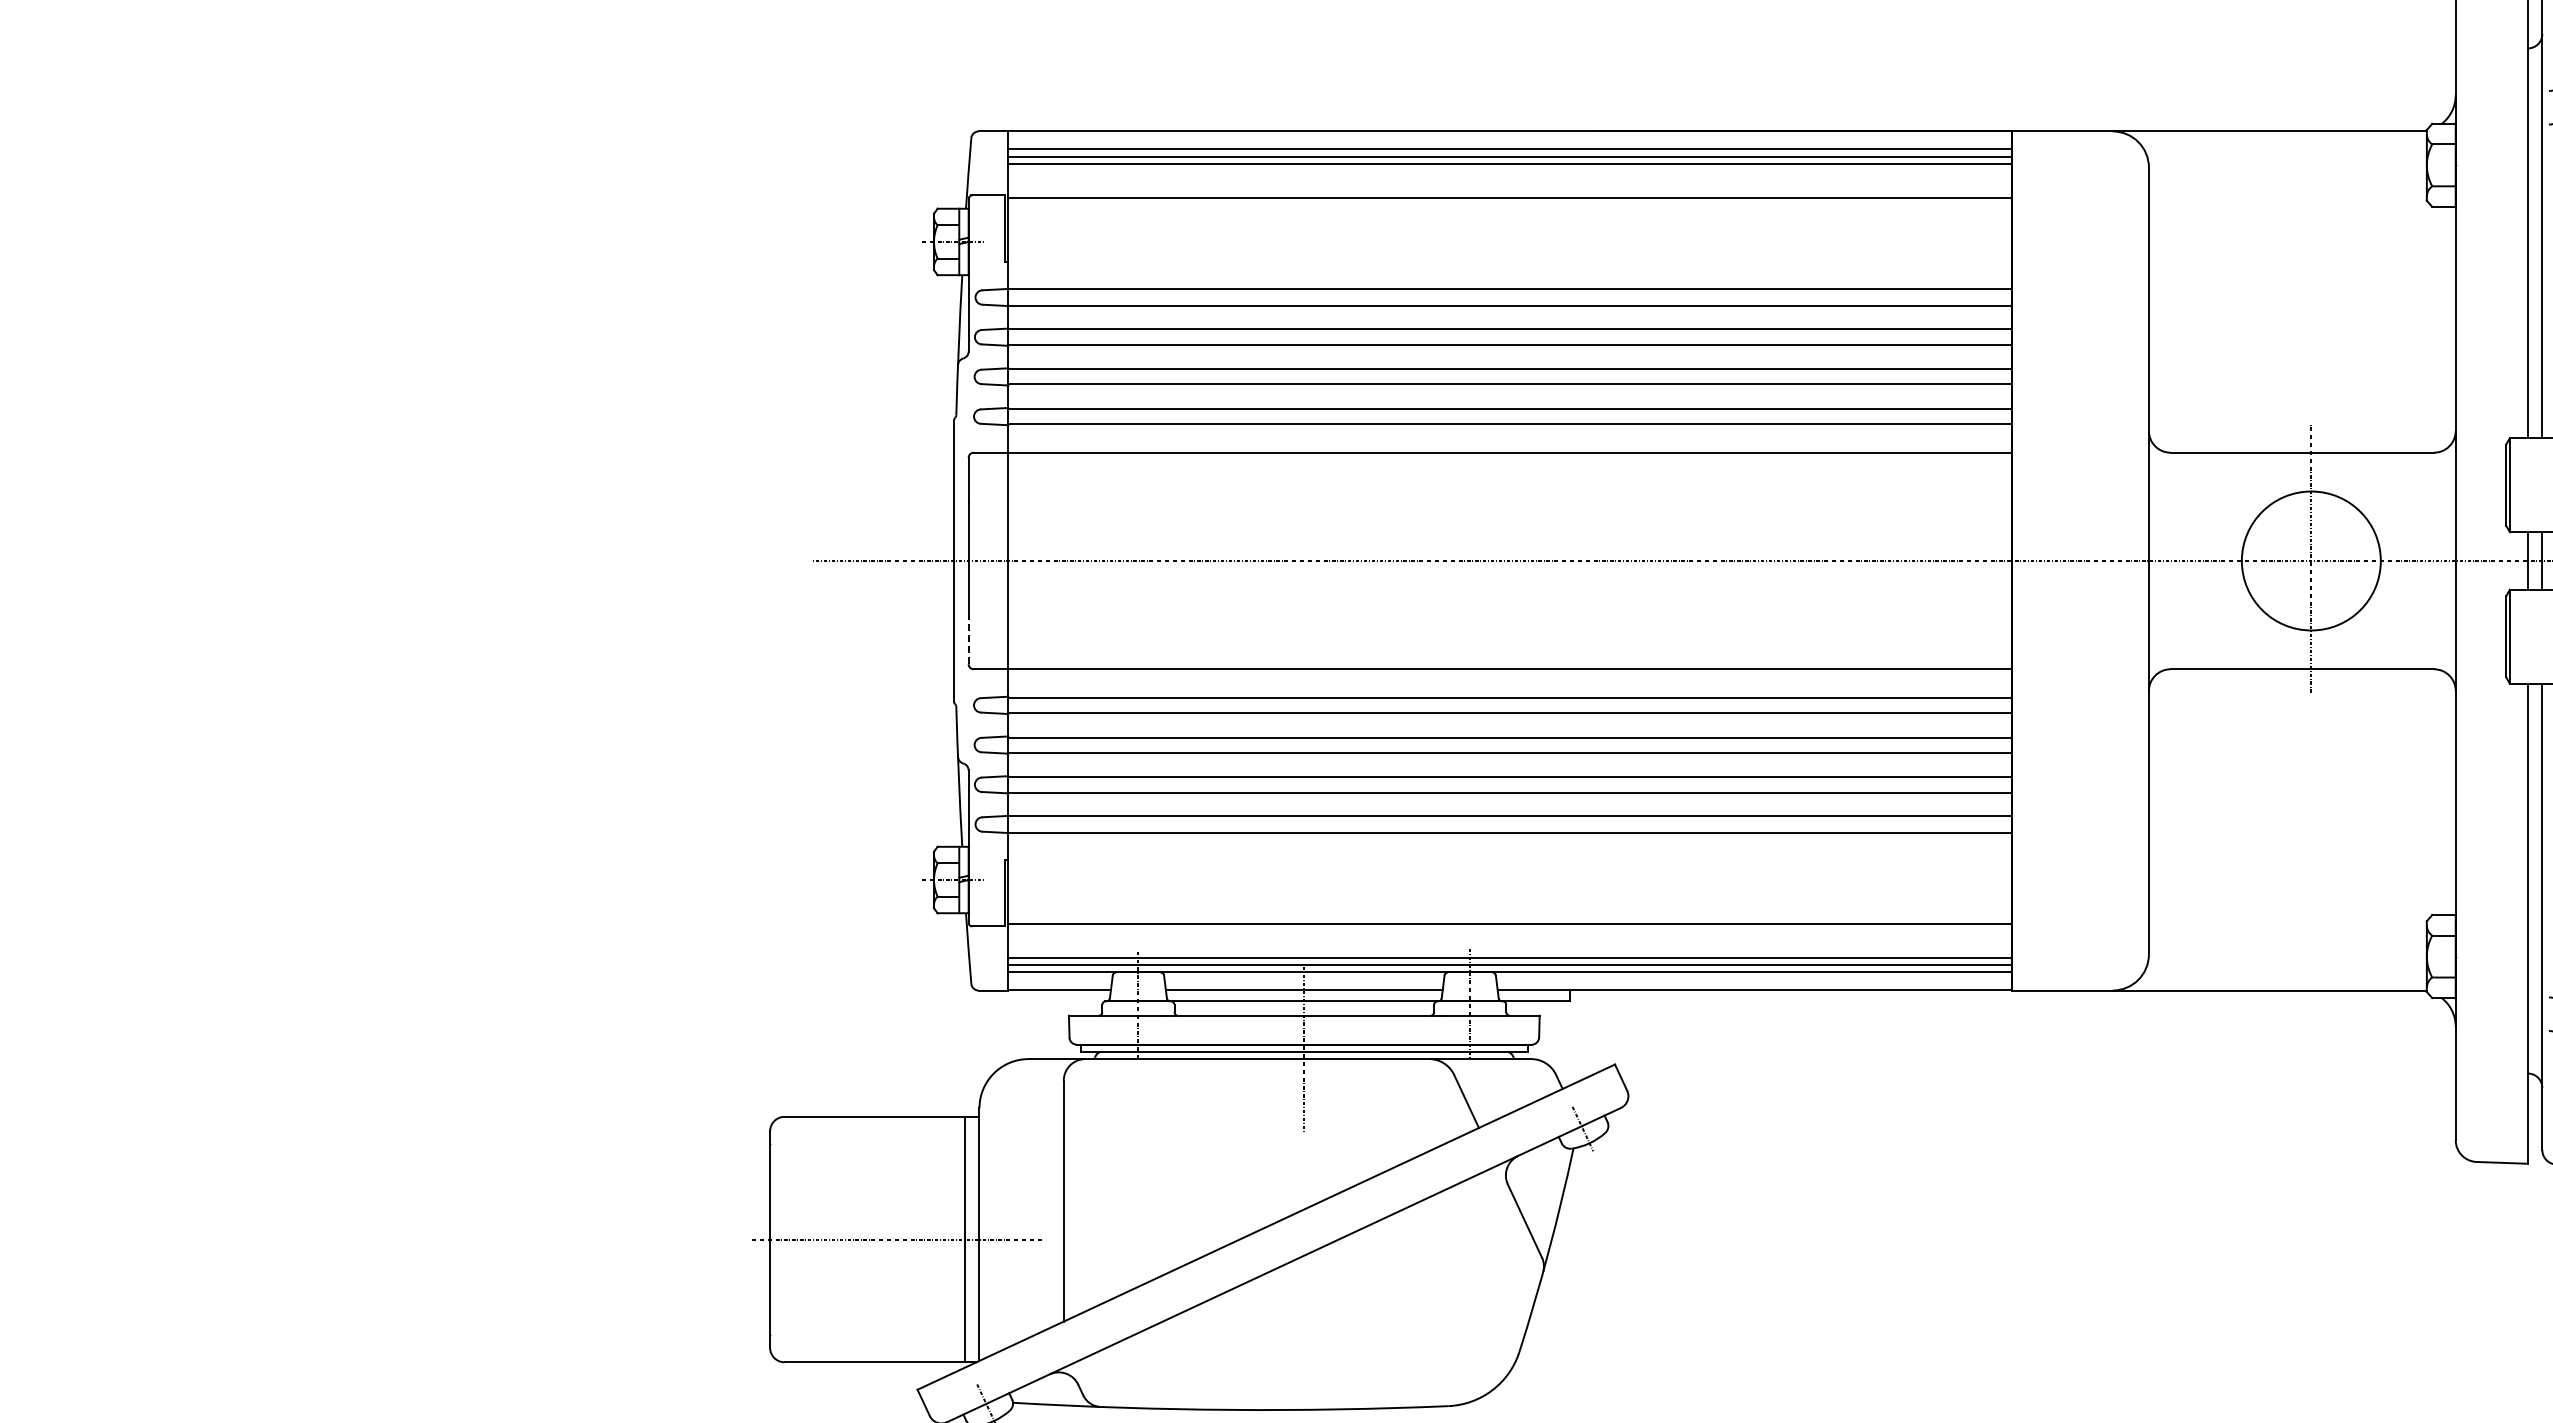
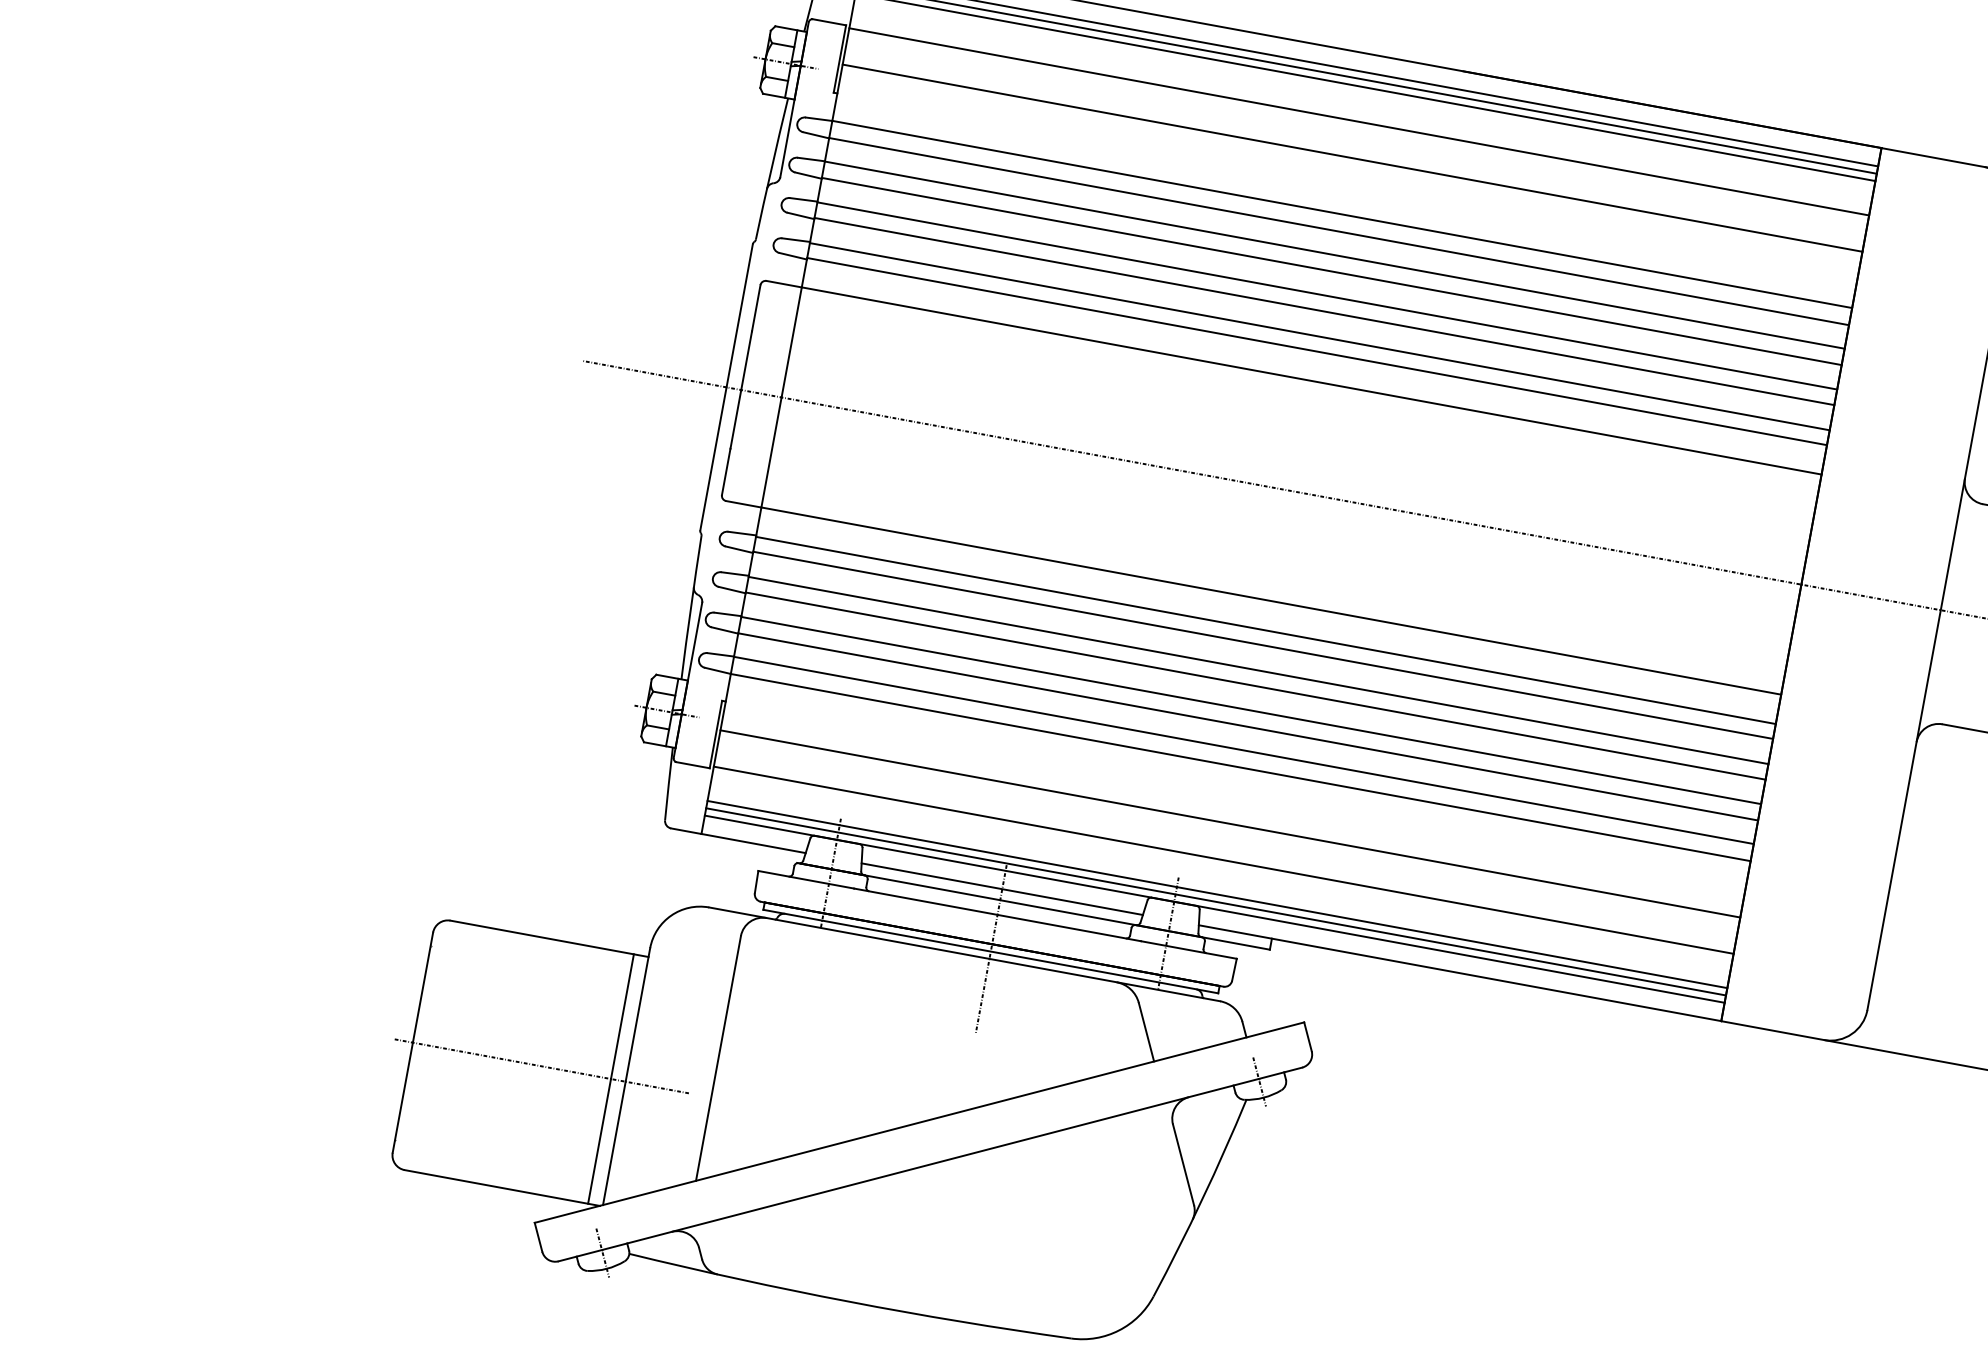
line: (1509, 233) -> (1352, 158), added
line: (968, 641) -> (726, 471), dashed -> solid
line: (1509, 888) -> (1229, 823), added

